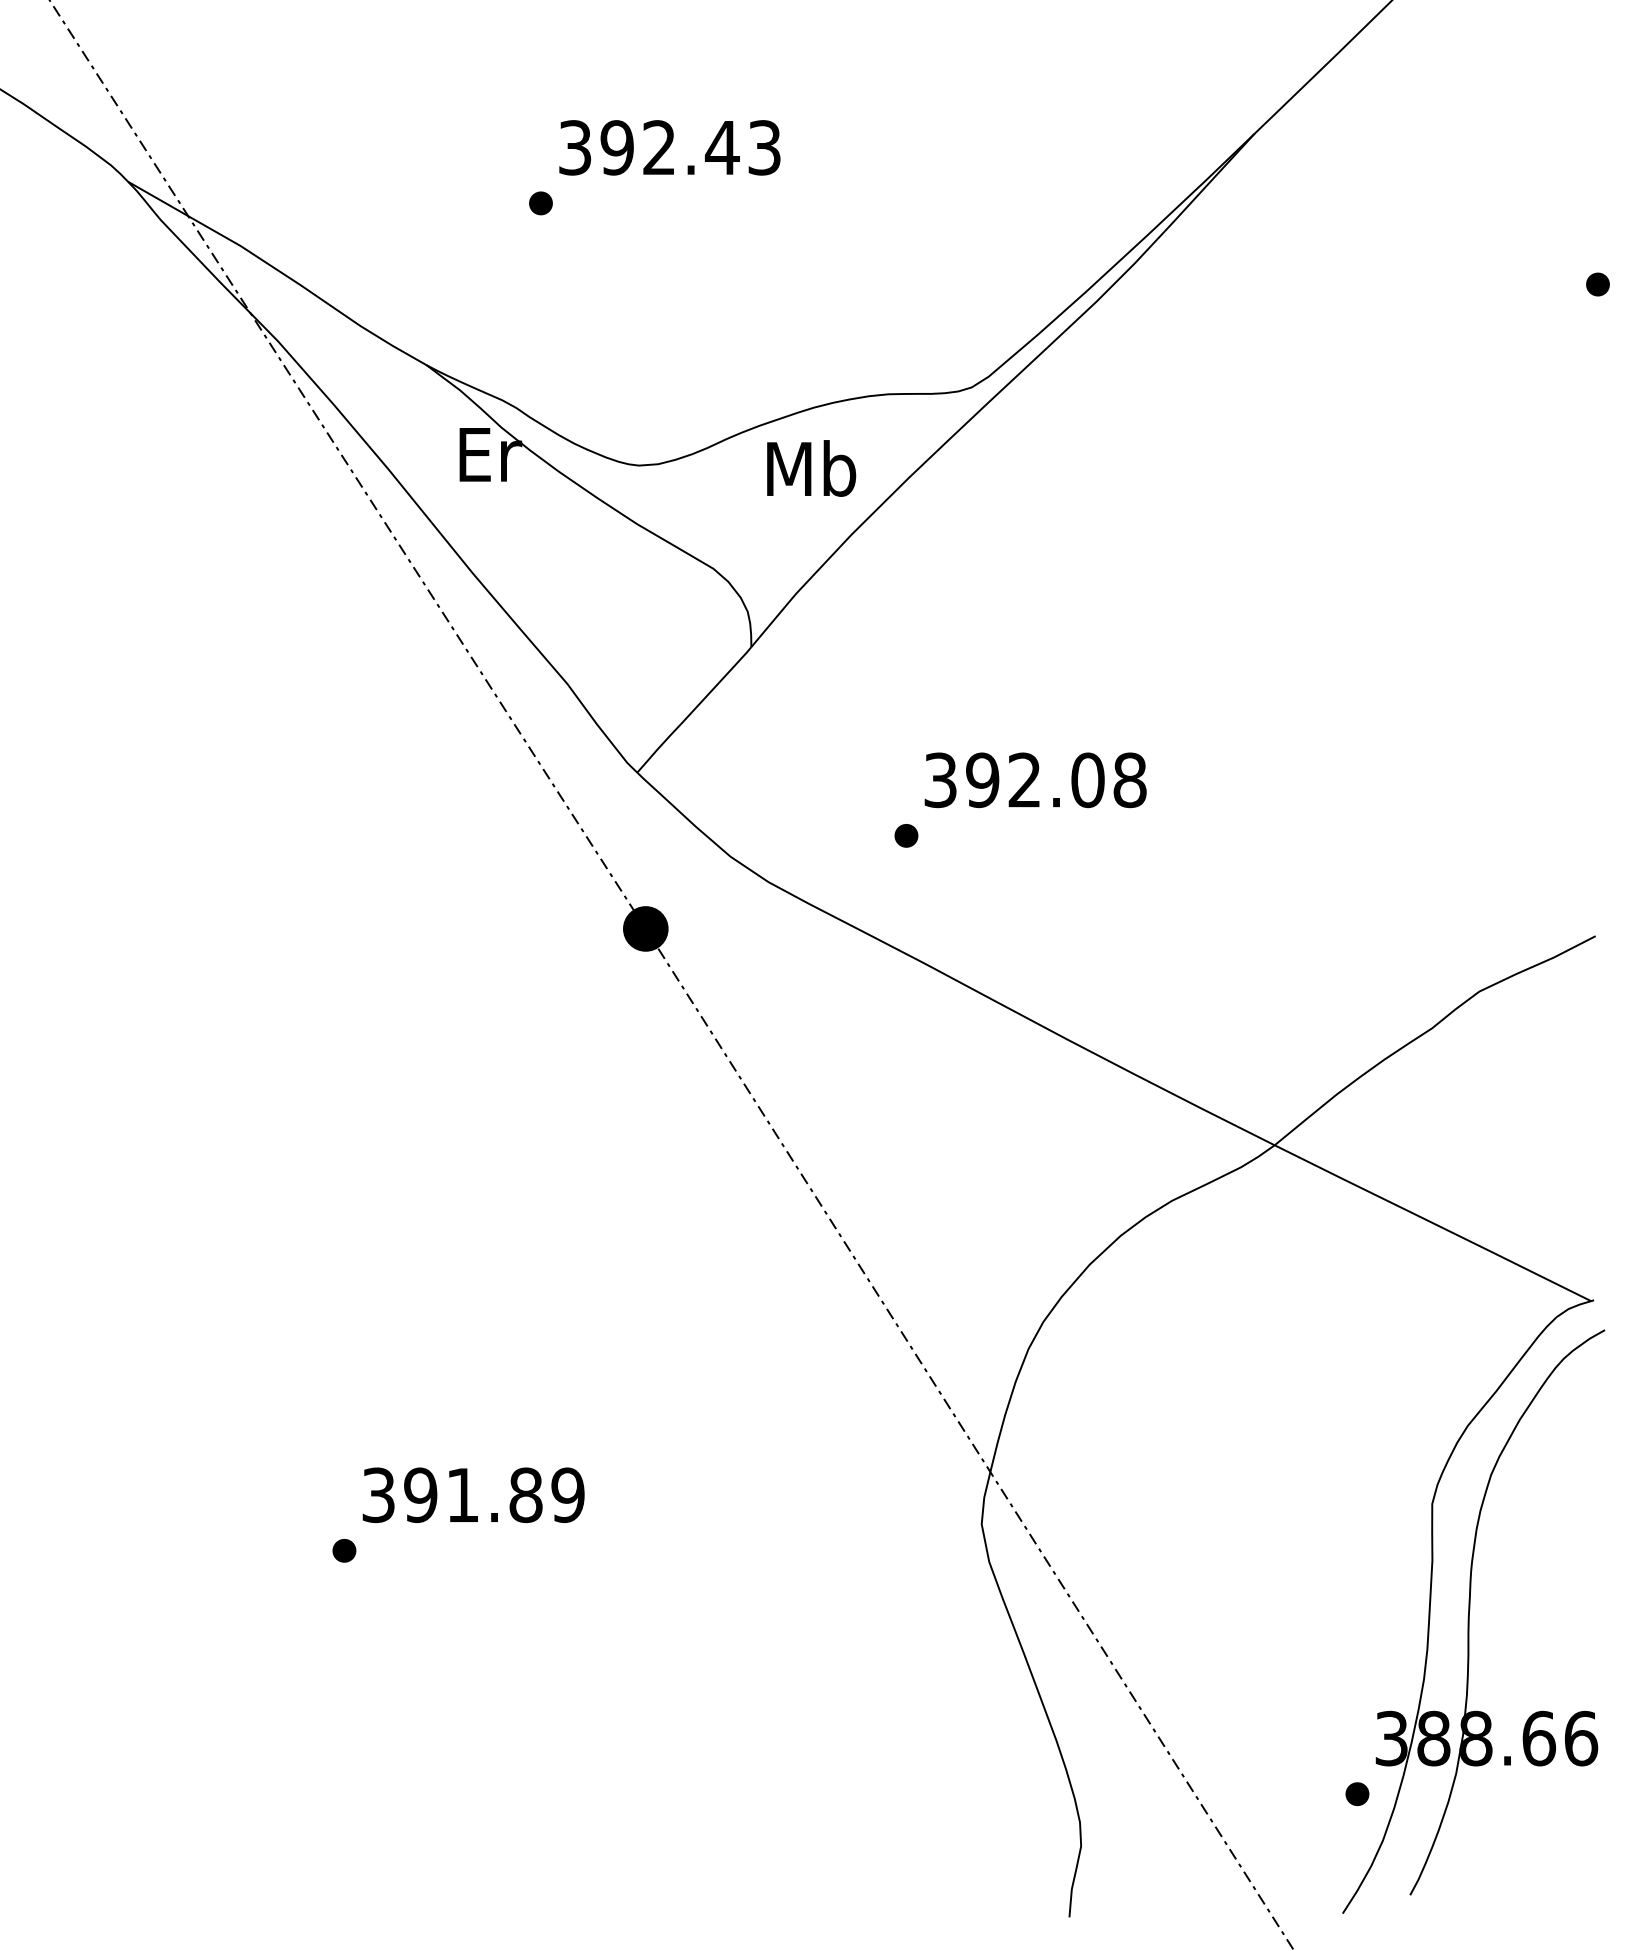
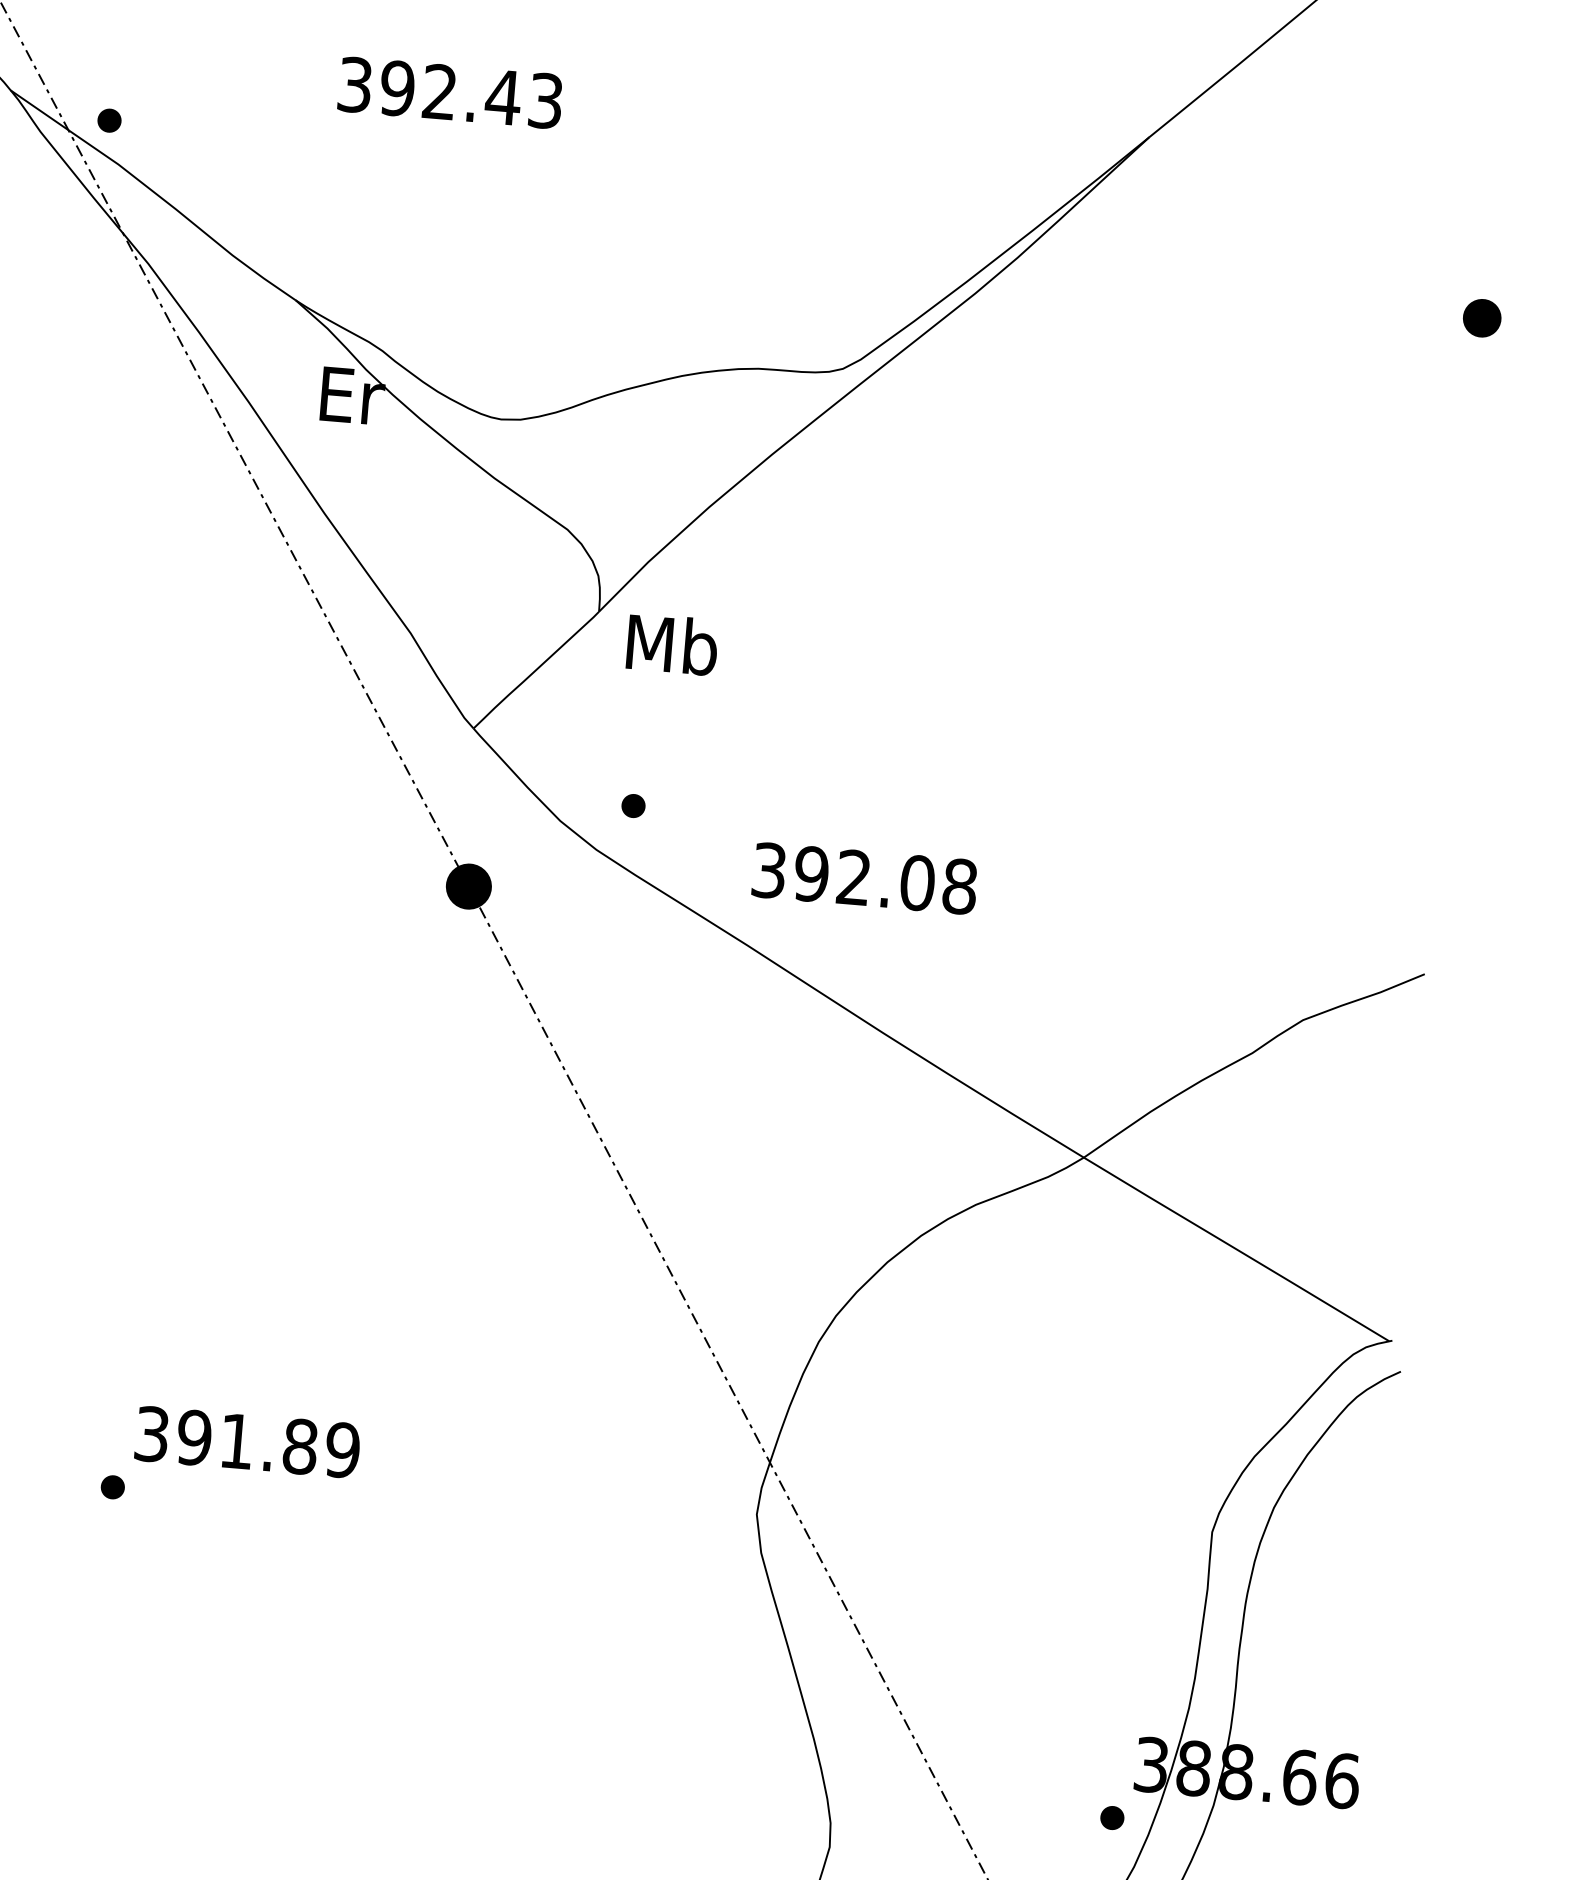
text: (669, 147) -> (450, 92), moved
part: (540, 203) -> (109, 120), moved
part: (1597, 284) -> (1481, 318), size x1.6
text: (811, 468) -> (672, 644), moved
text: (1035, 780) -> (864, 878), moved
part: (906, 835) -> (633, 805), moved

